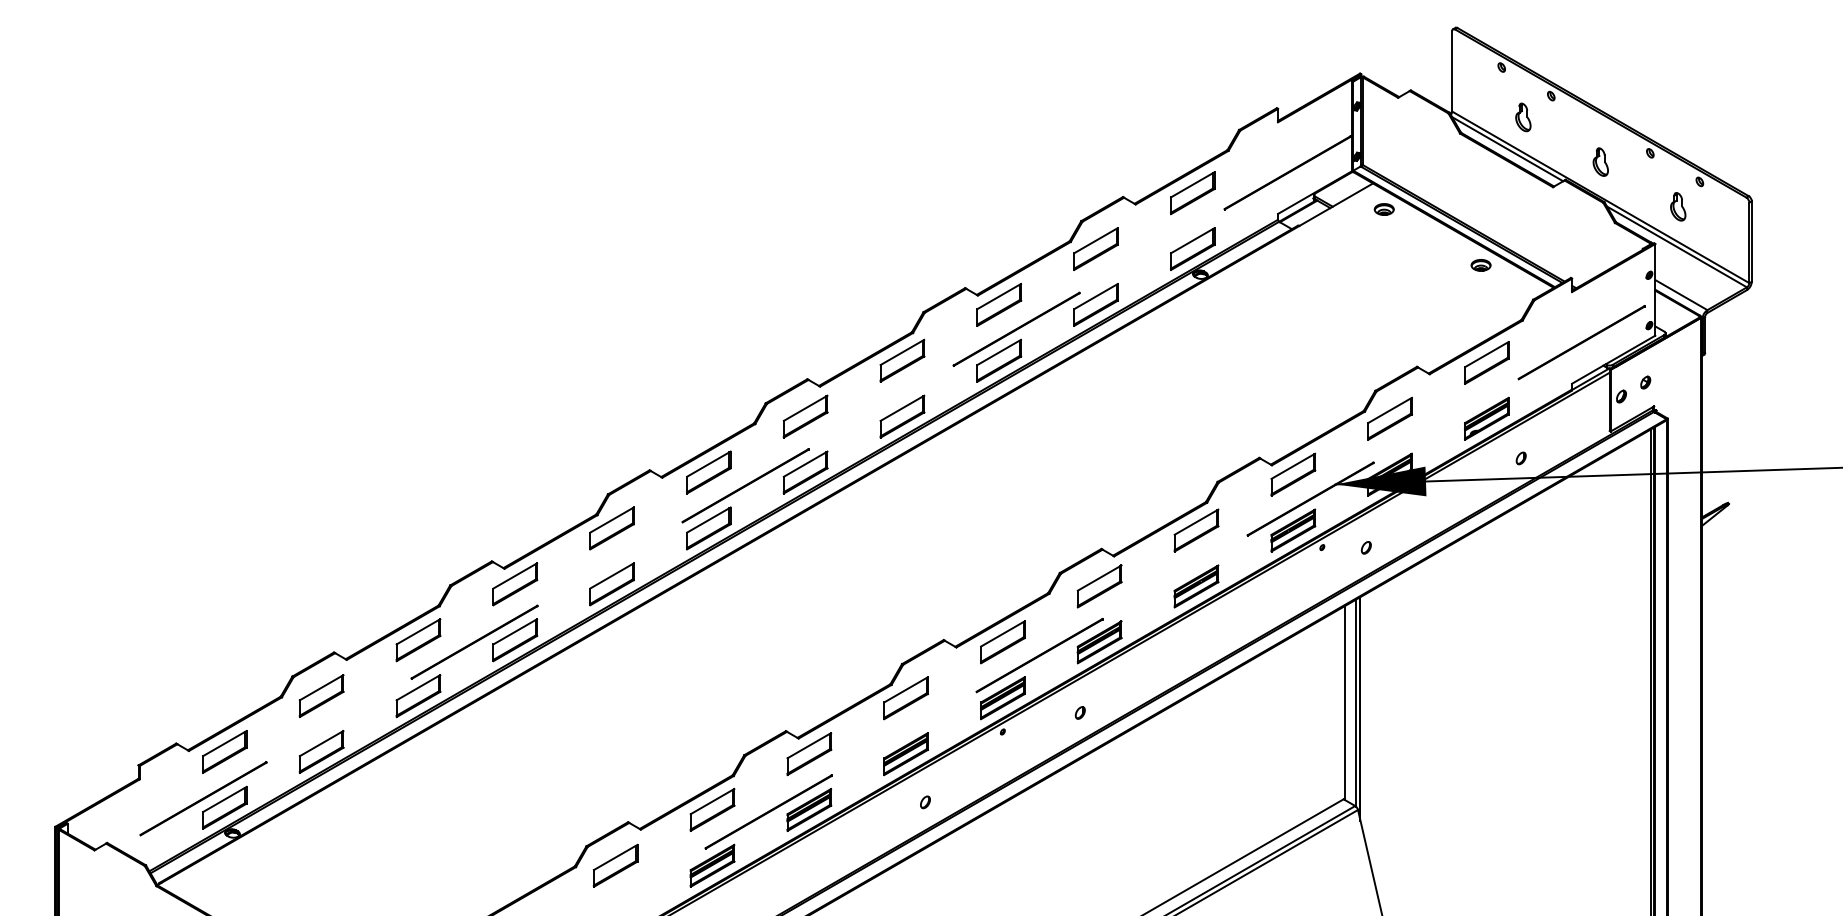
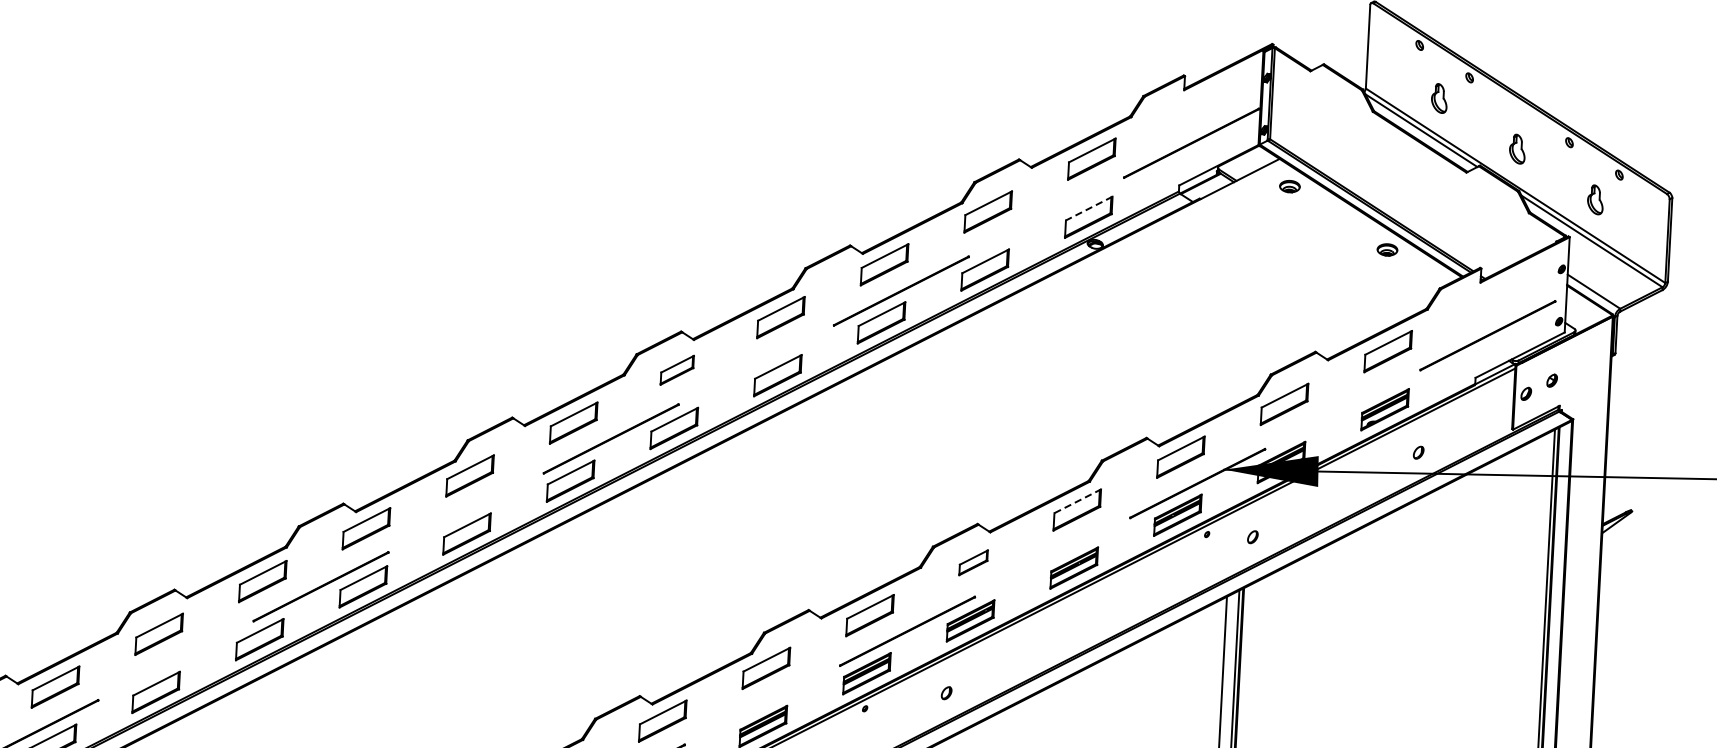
line: (1192, 240) -> (1088, 208), solid -> dashed
part: (805, 416) -> (677, 370), size x0.7
line: (1196, 521) -> (1077, 500), solid -> dashed
part: (1099, 586) -> (973, 562), size x0.6

